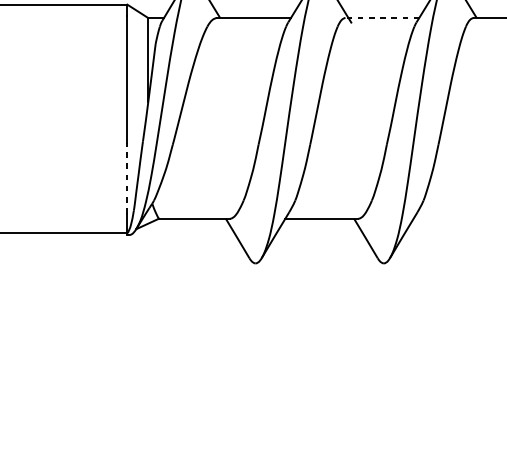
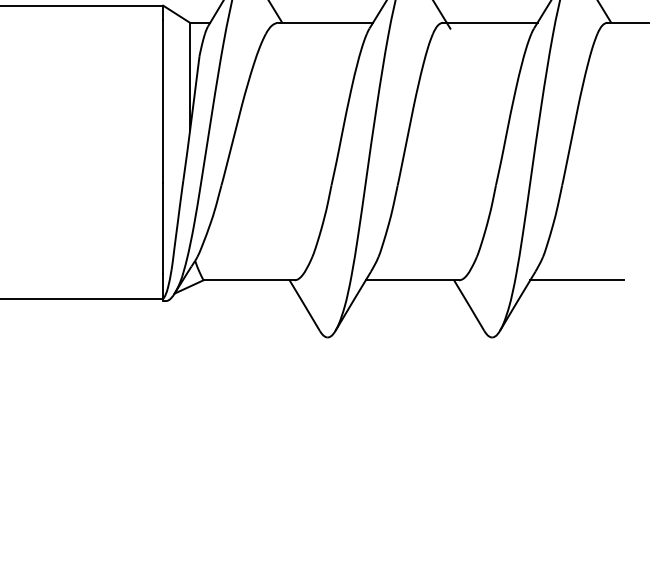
line: (381, 17) -> (489, 22), dashed -> solid
line: (127, 177) -> (163, 227), dashed -> solid
line: (449, 218) -> (576, 280), added

